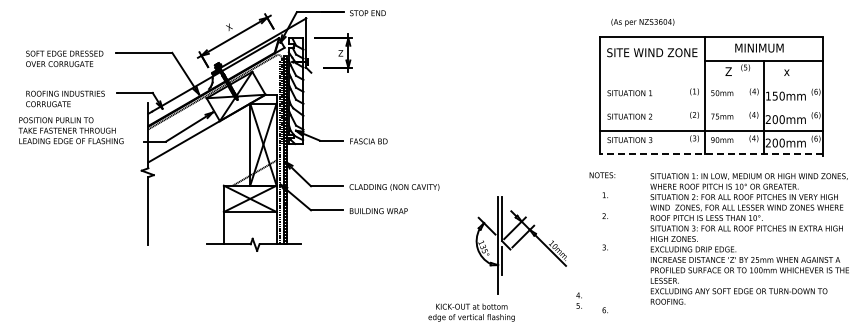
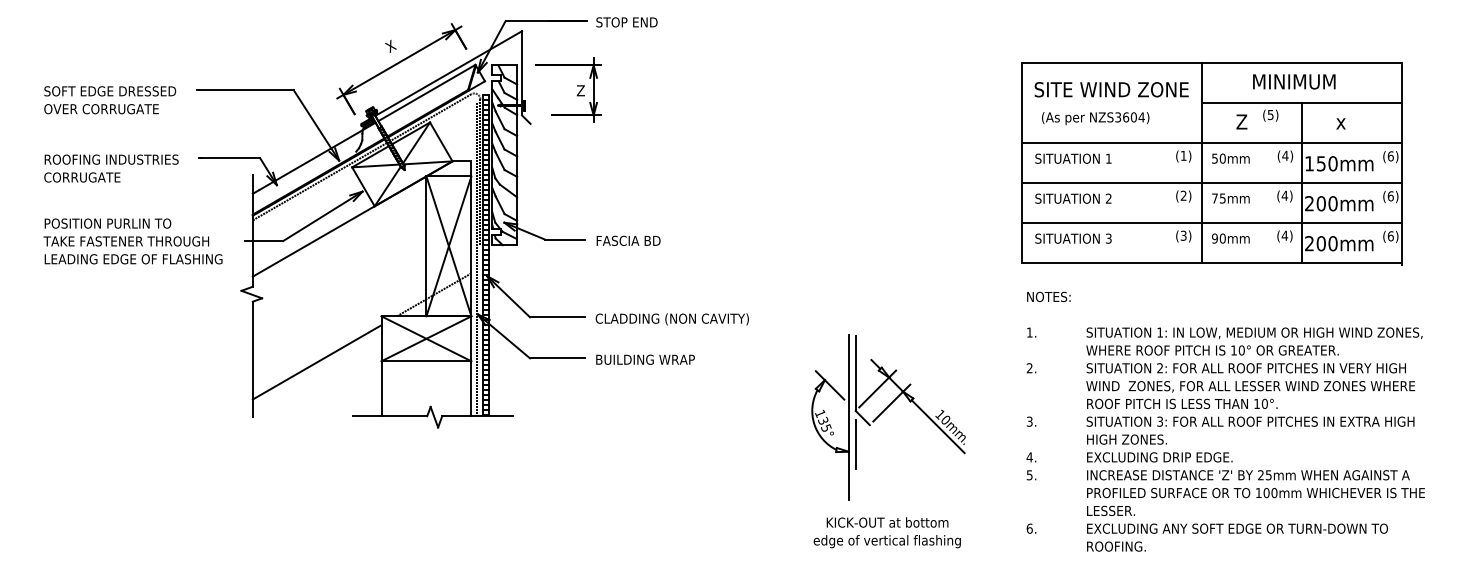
text: (642, 22) -> (1094, 118), moved
line: (710, 84) -> (1210, 143), added
line: (710, 107) -> (1210, 183), added
text: (70, 130) -> (131, 241), moved
line: (710, 154) -> (1210, 263), dashed -> solid
text: (602, 175) -> (1048, 297), moved
line: (185, 212) -> (316, 362), added
text: (749, 238) -> (1255, 438), moved
text: (578, 300) -> (1030, 466), moved
text: (471, 312) -> (887, 532), moved

